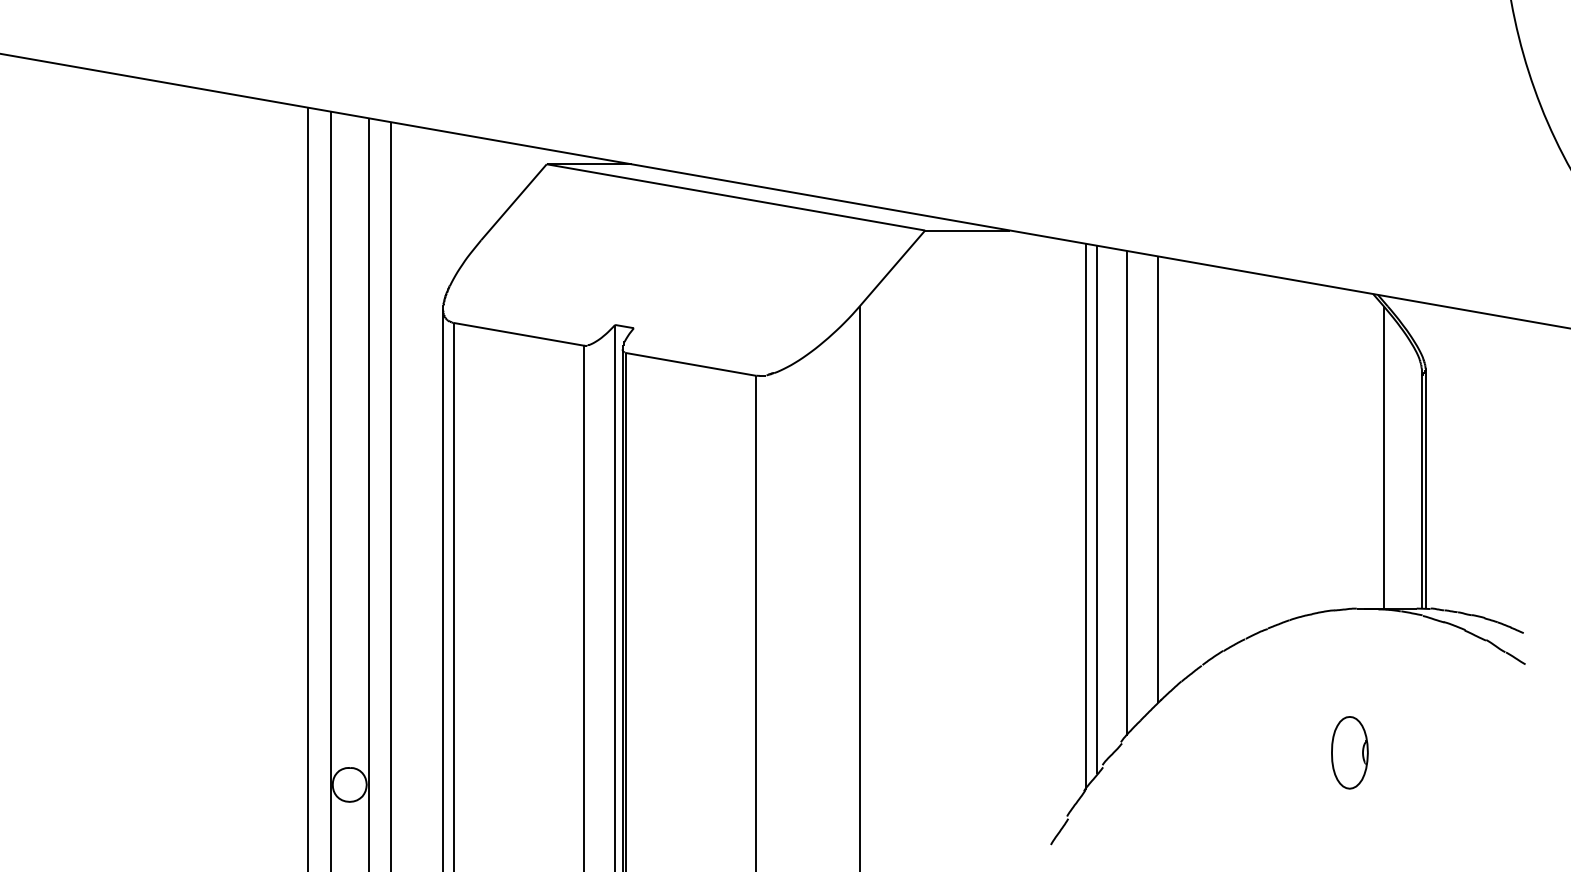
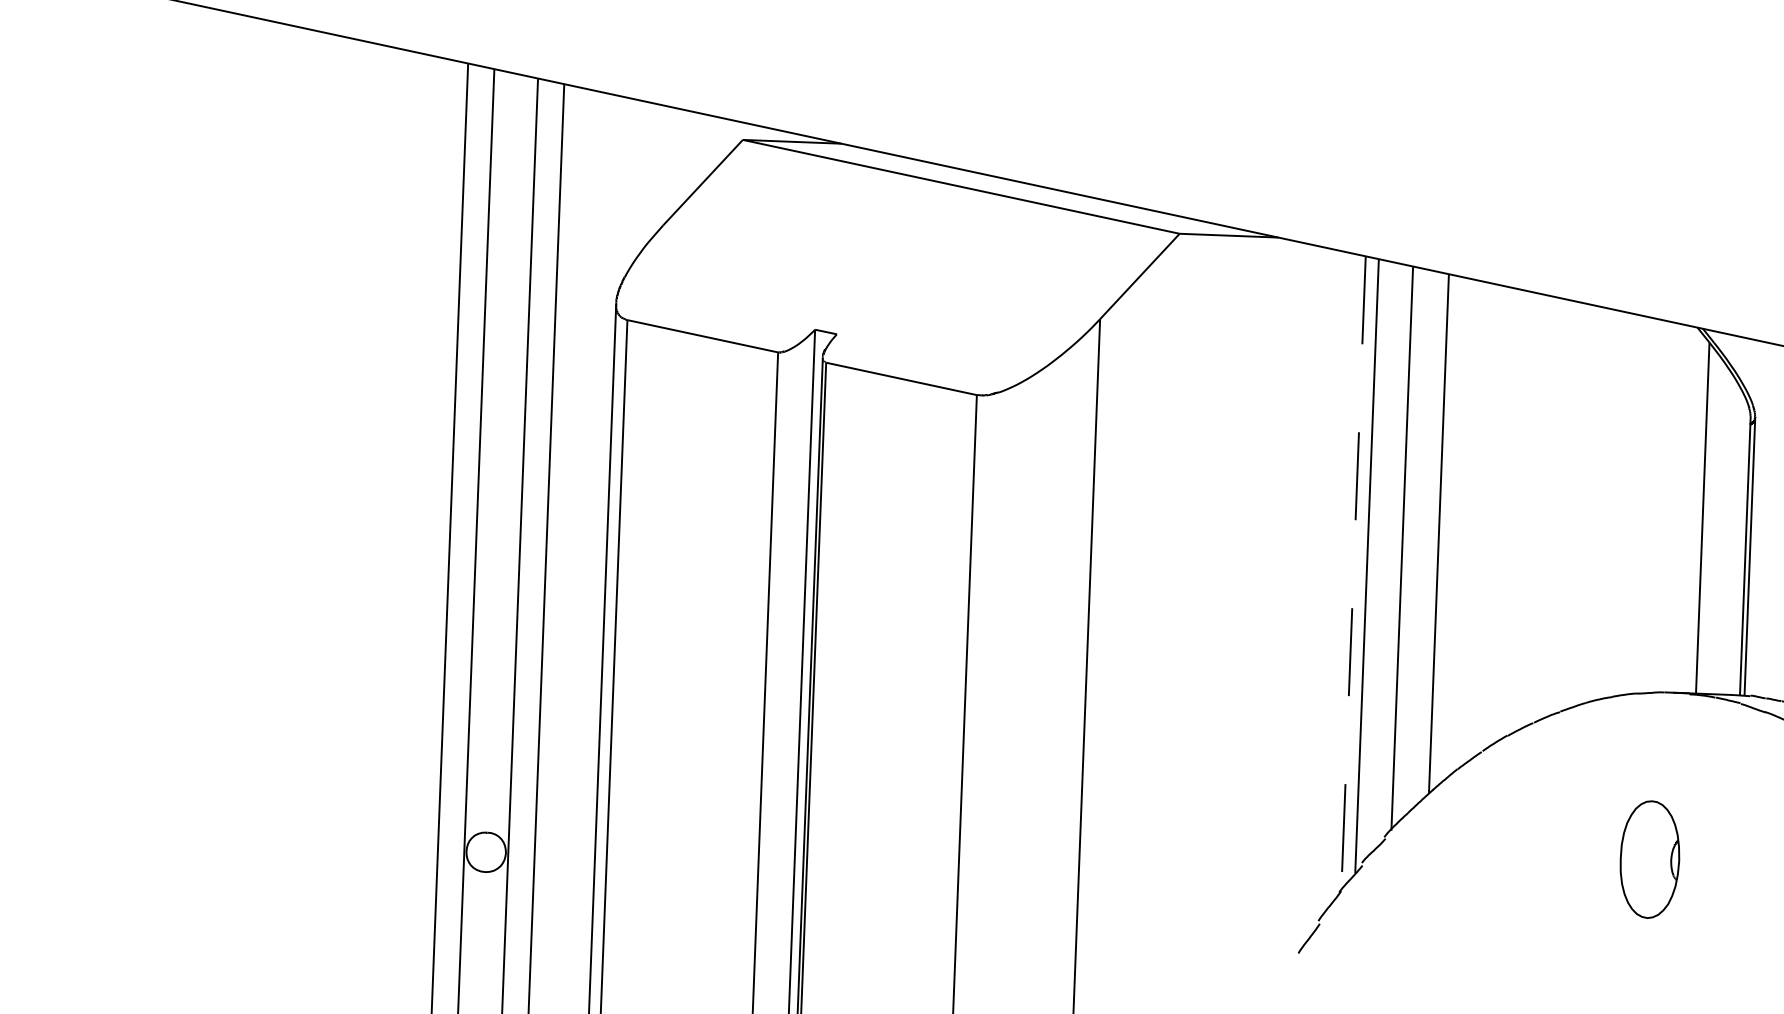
line: (1085, 517) -> (1353, 574), solid -> dashed
part: (1349, 752) -> (1649, 859), size x1.4

